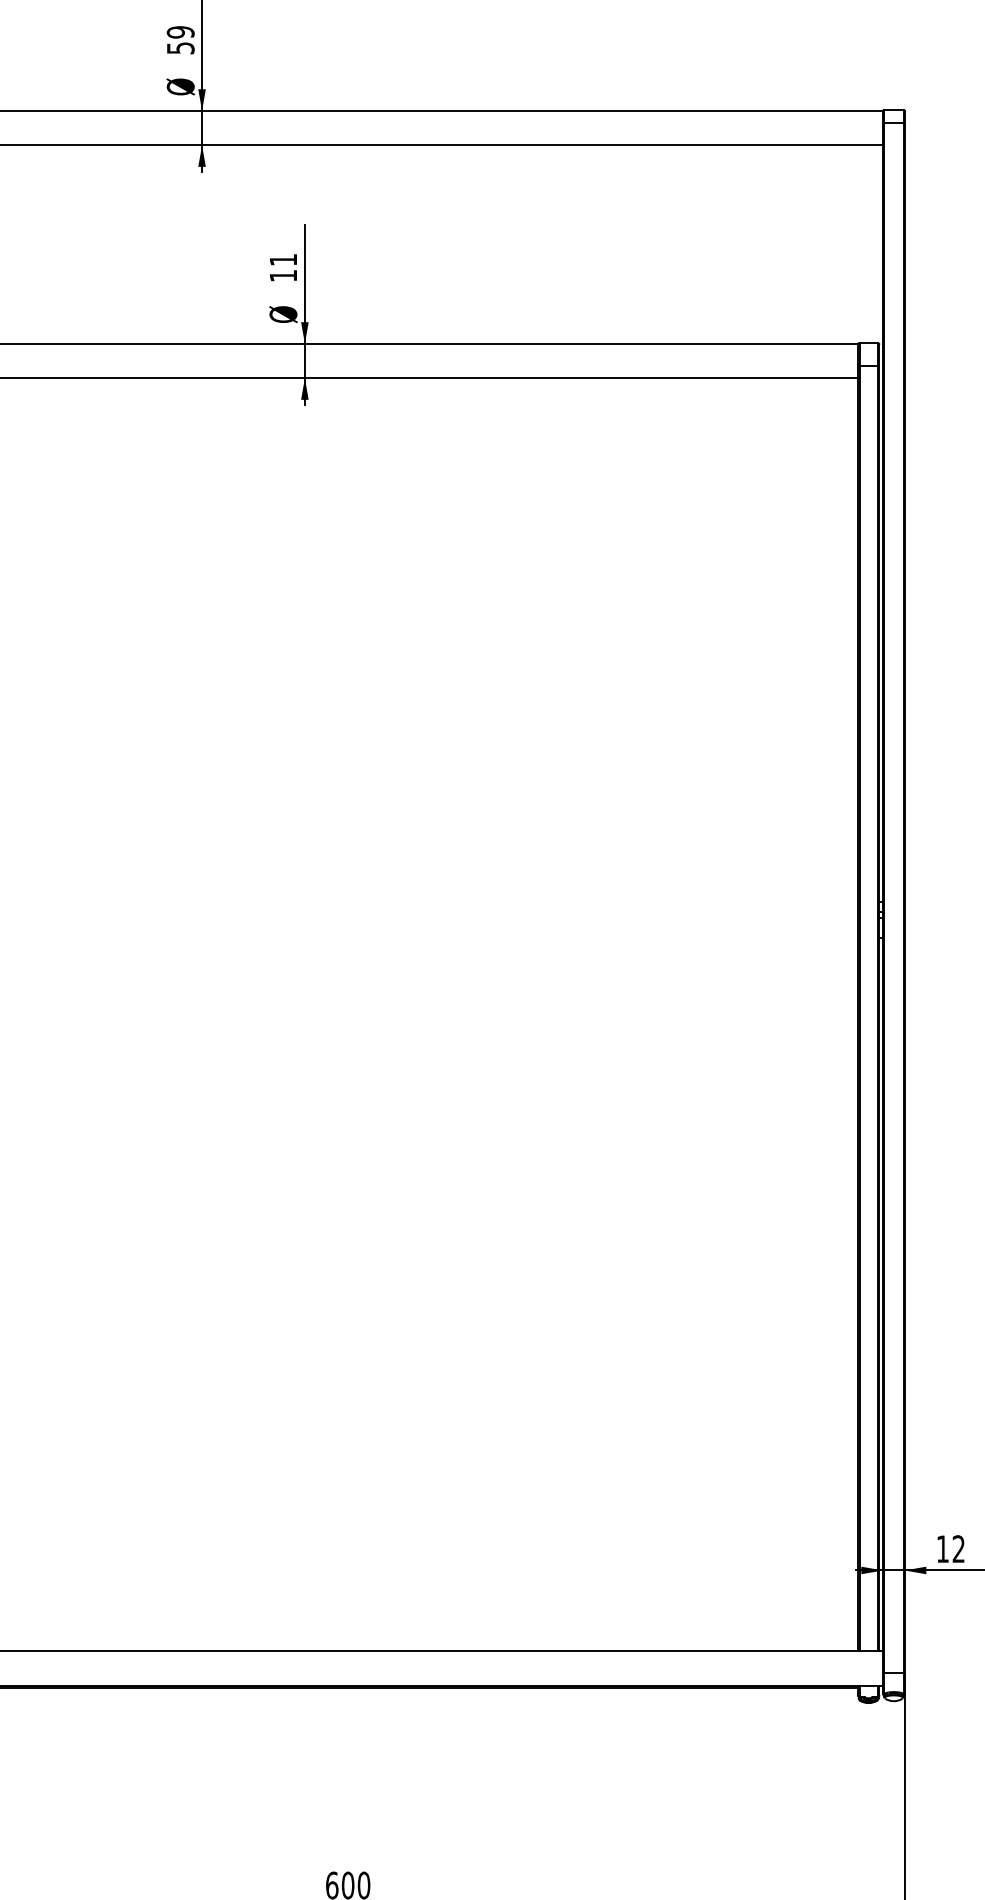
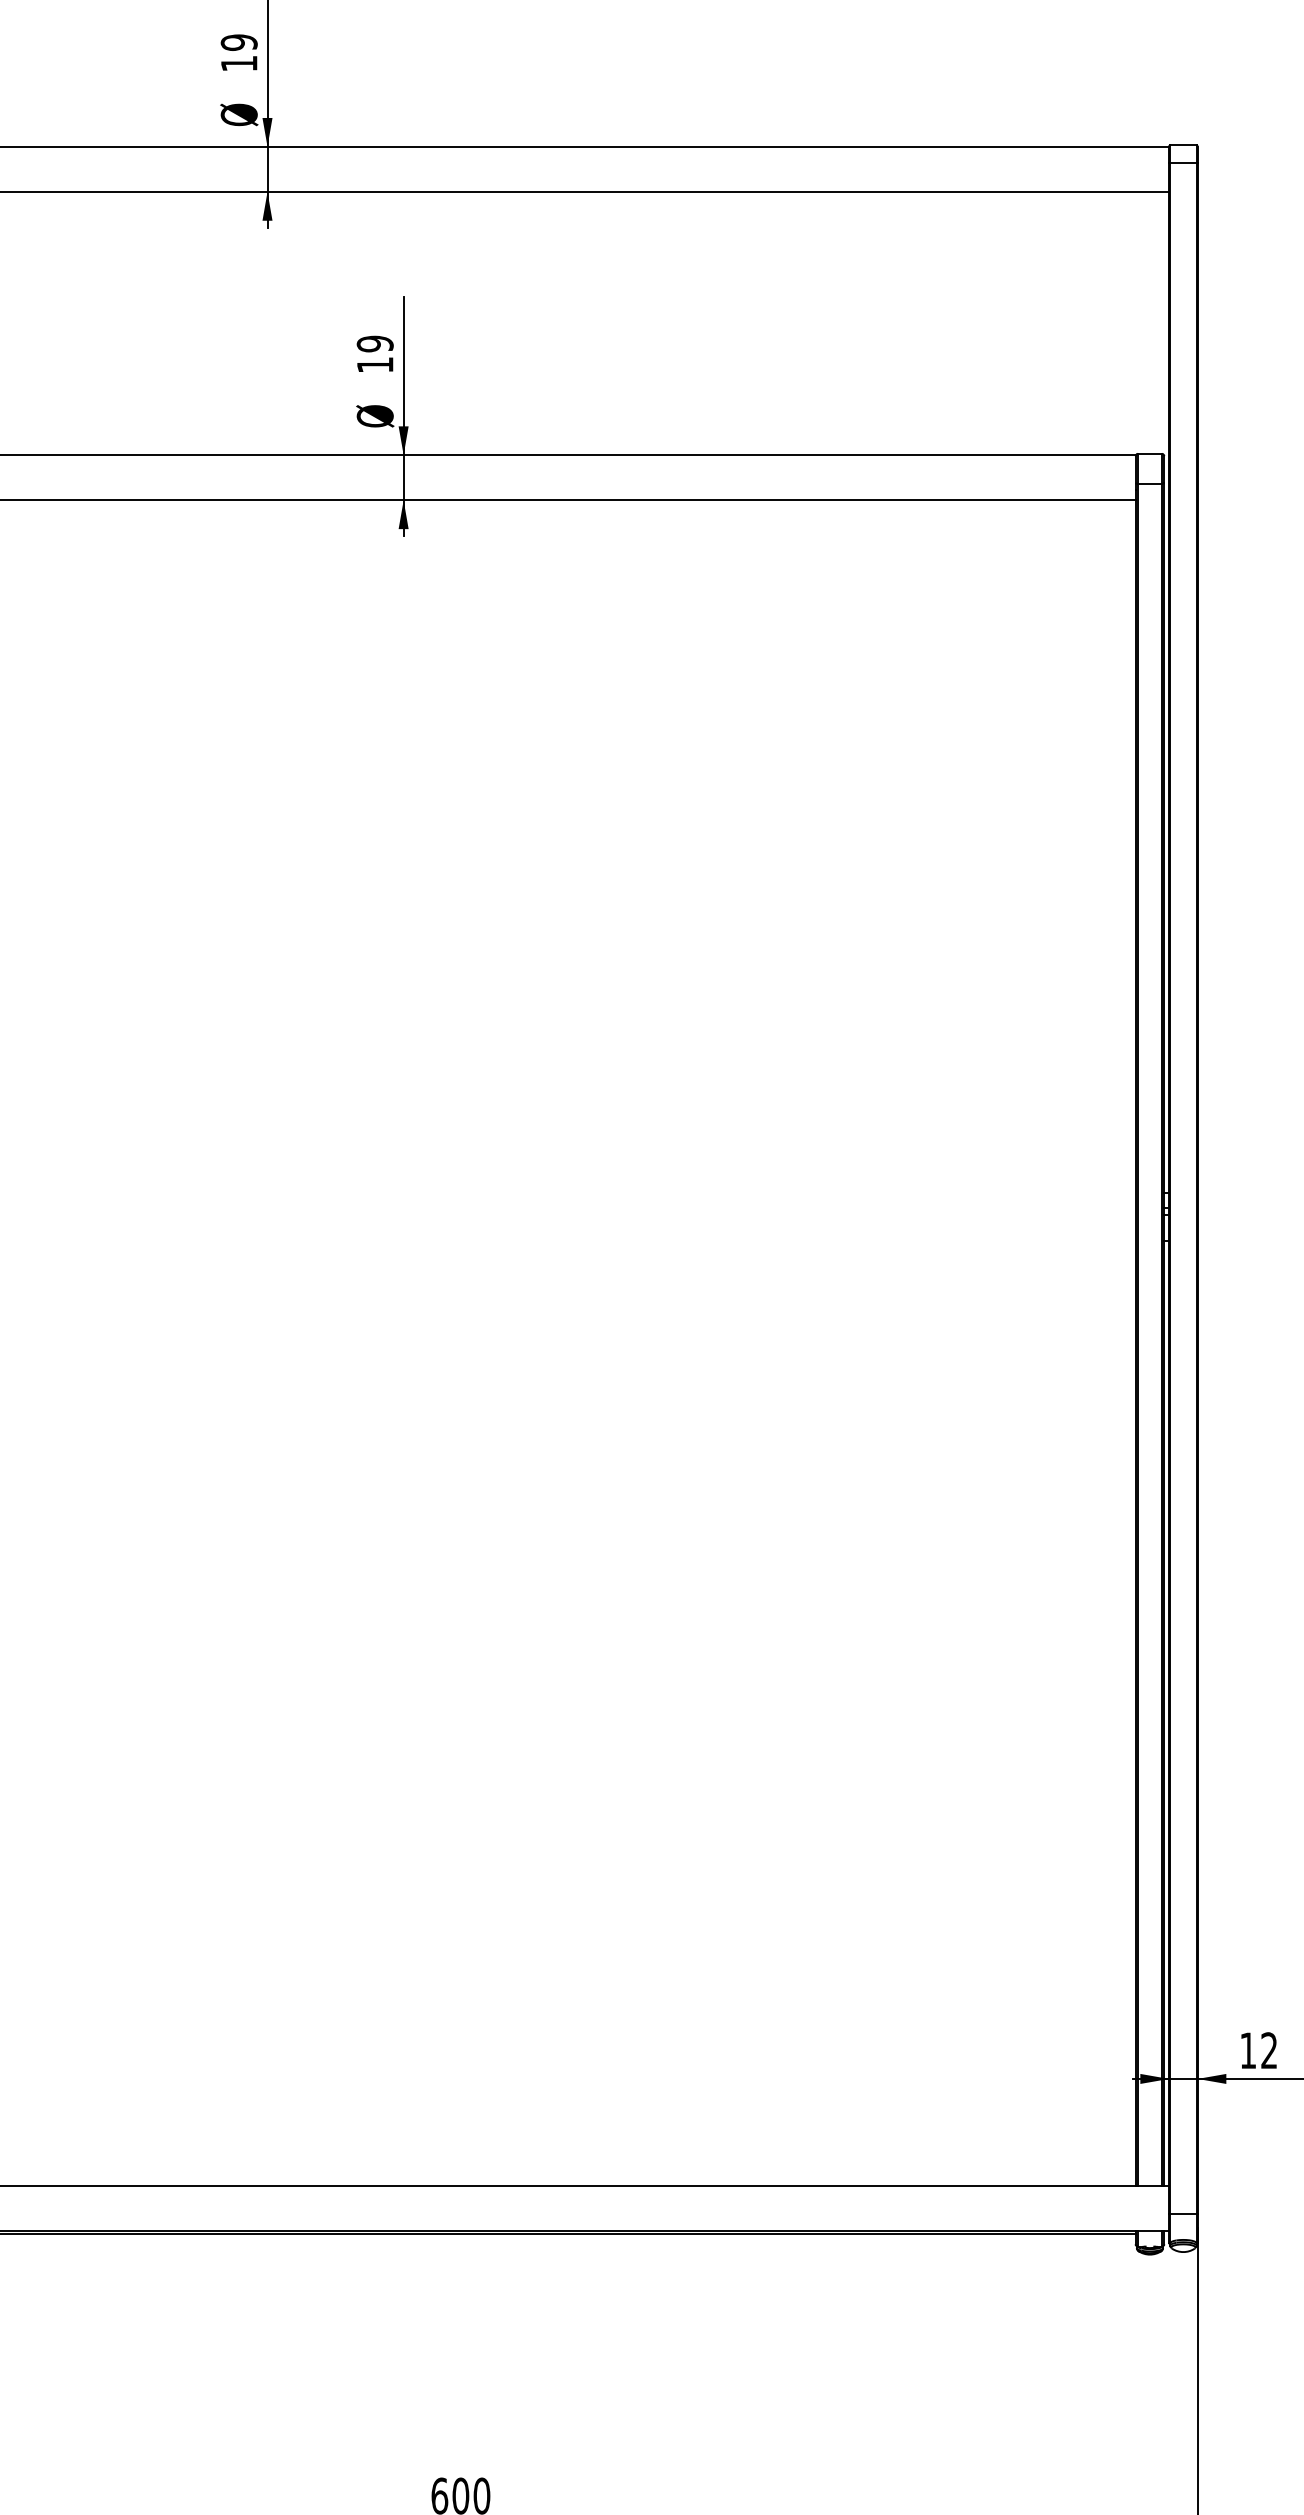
text: (180, 48) -> (238, 64), 59 -> 19
text: (283, 259) -> (375, 343), 11 -> 19

